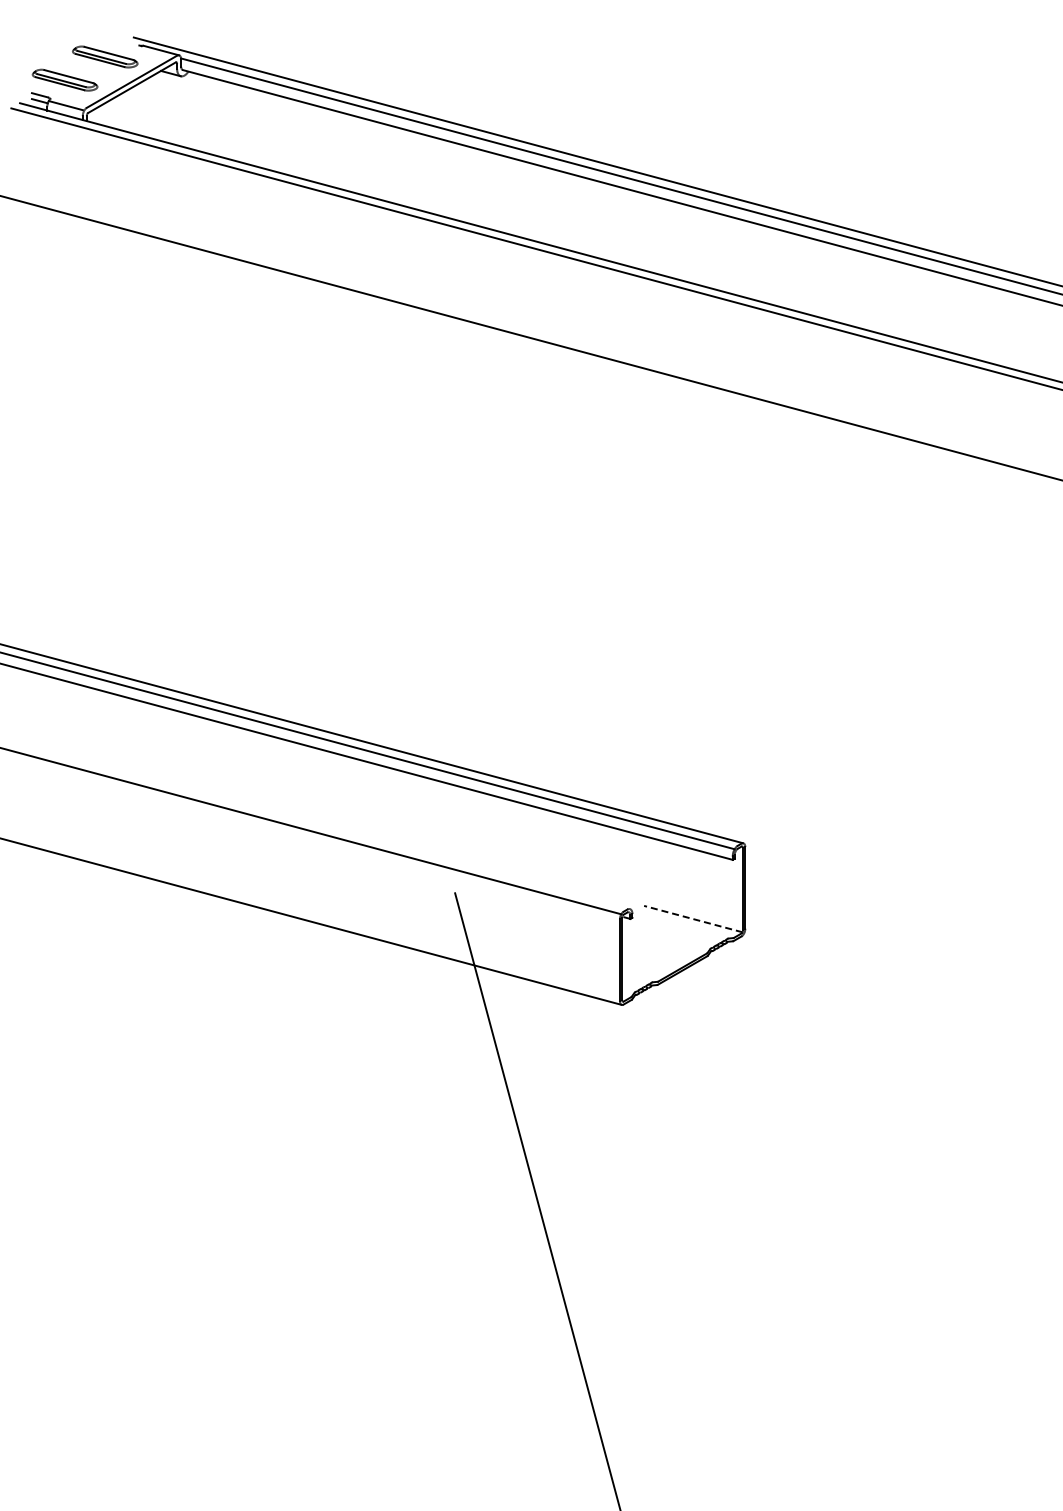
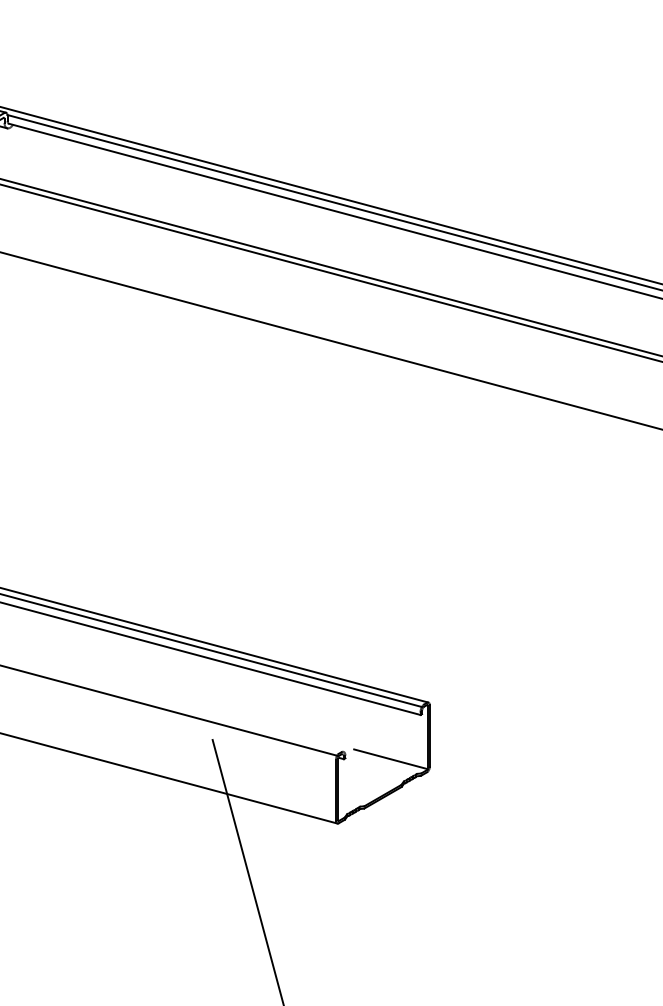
line: (693, 919) -> (391, 759), dashed -> solid

